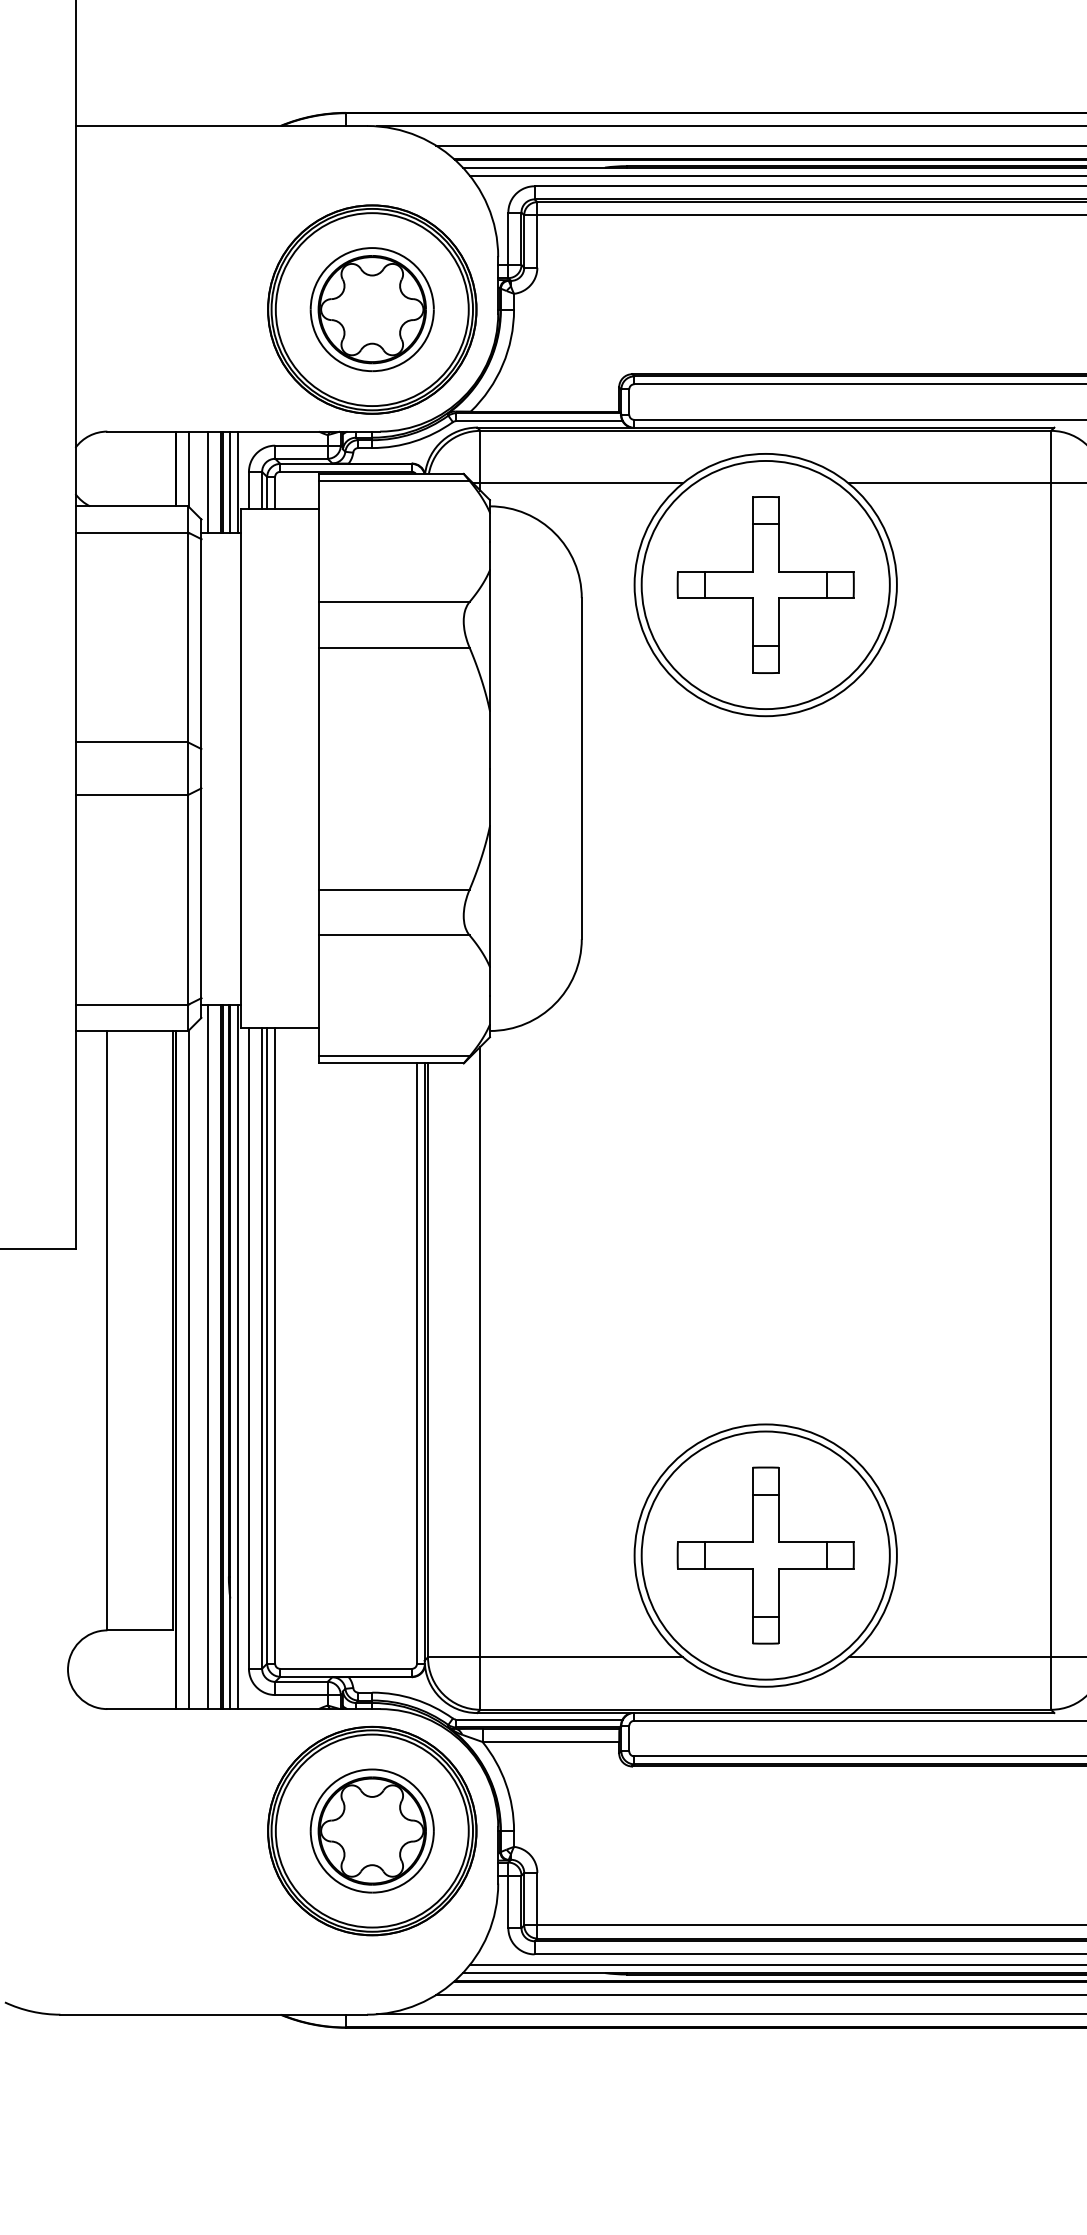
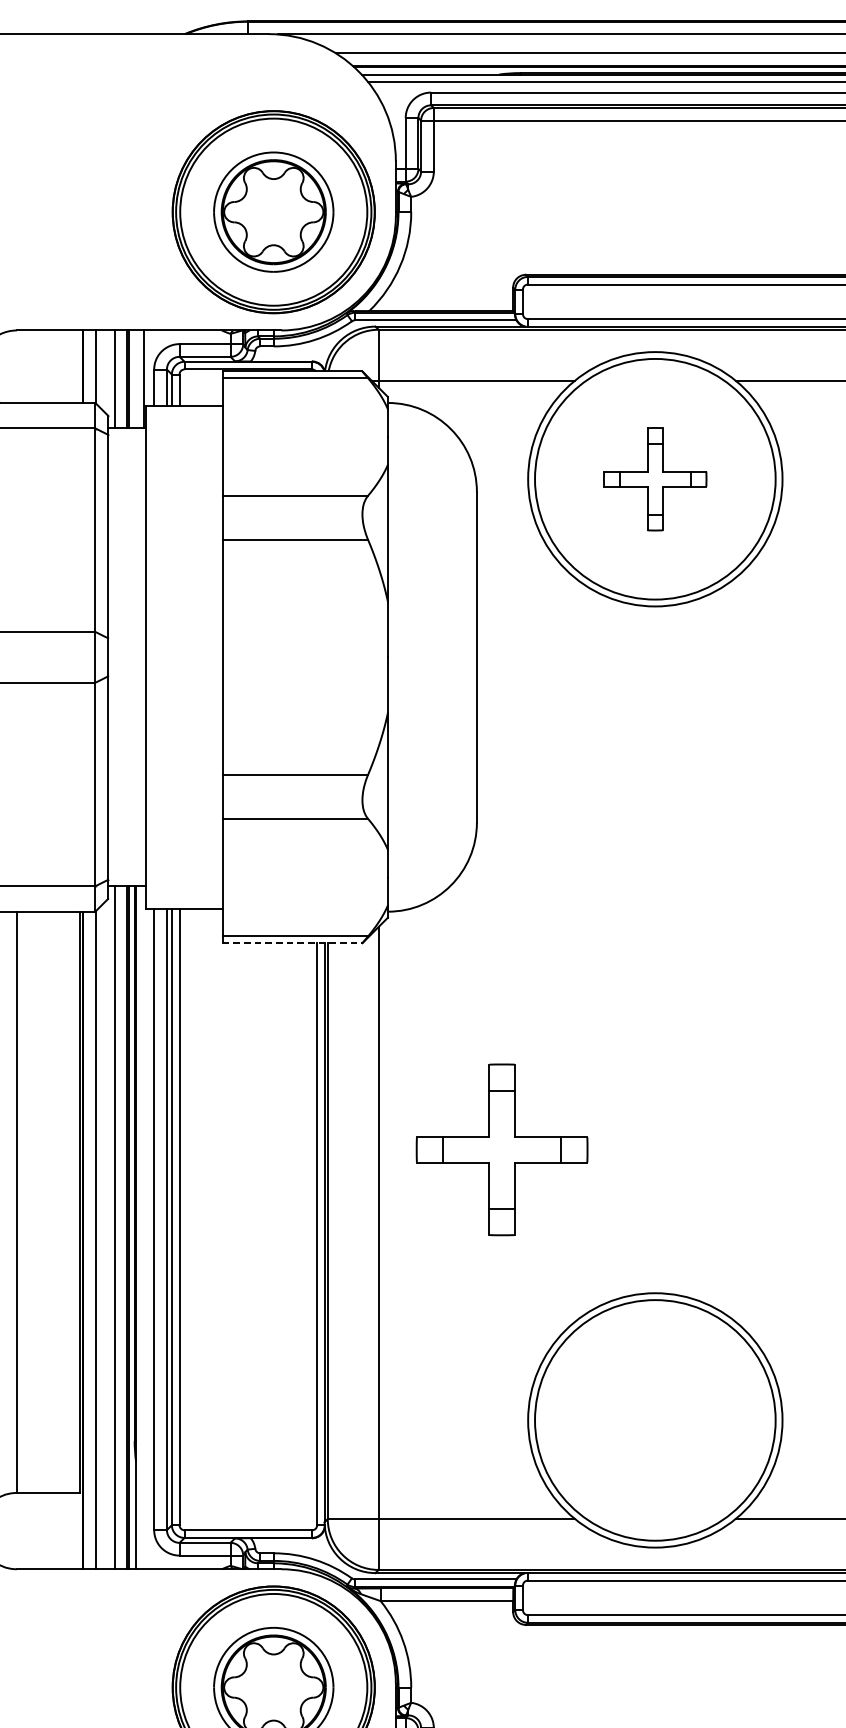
line: (230, 481) -> (136, 378), removed
part: (765, 584) -> (655, 478), size x0.6
line: (392, 1063) -> (293, 943), solid -> dashed
line: (238, 1356) -> (144, 1227), removed
part: (765, 1555) -> (501, 1149), moved

